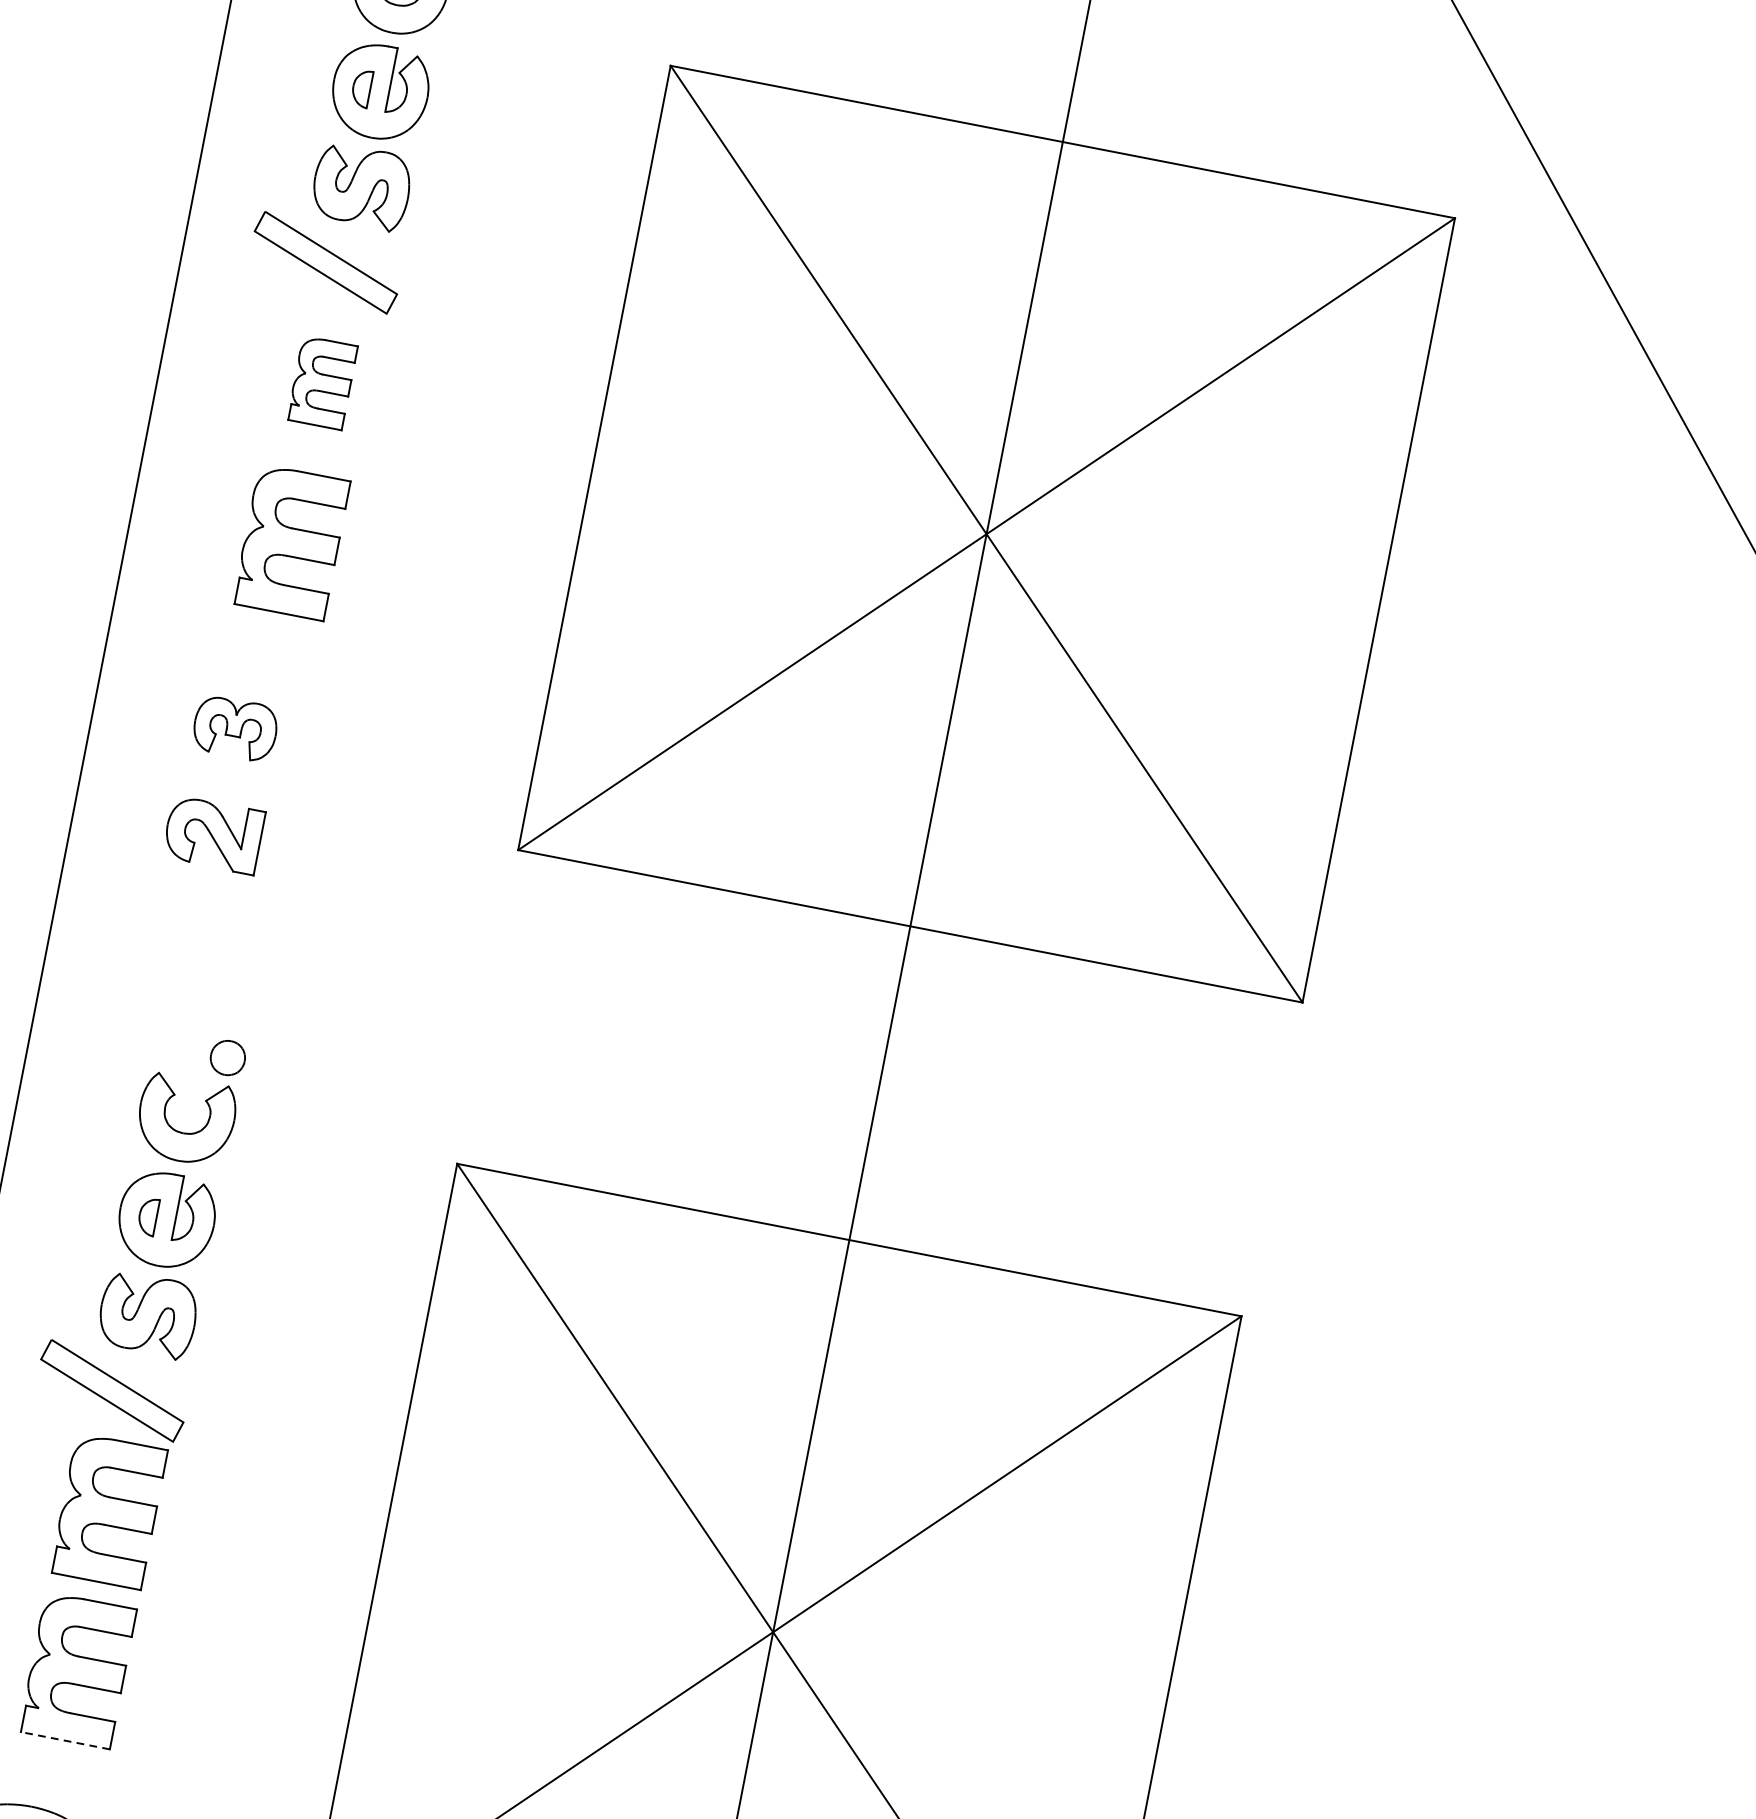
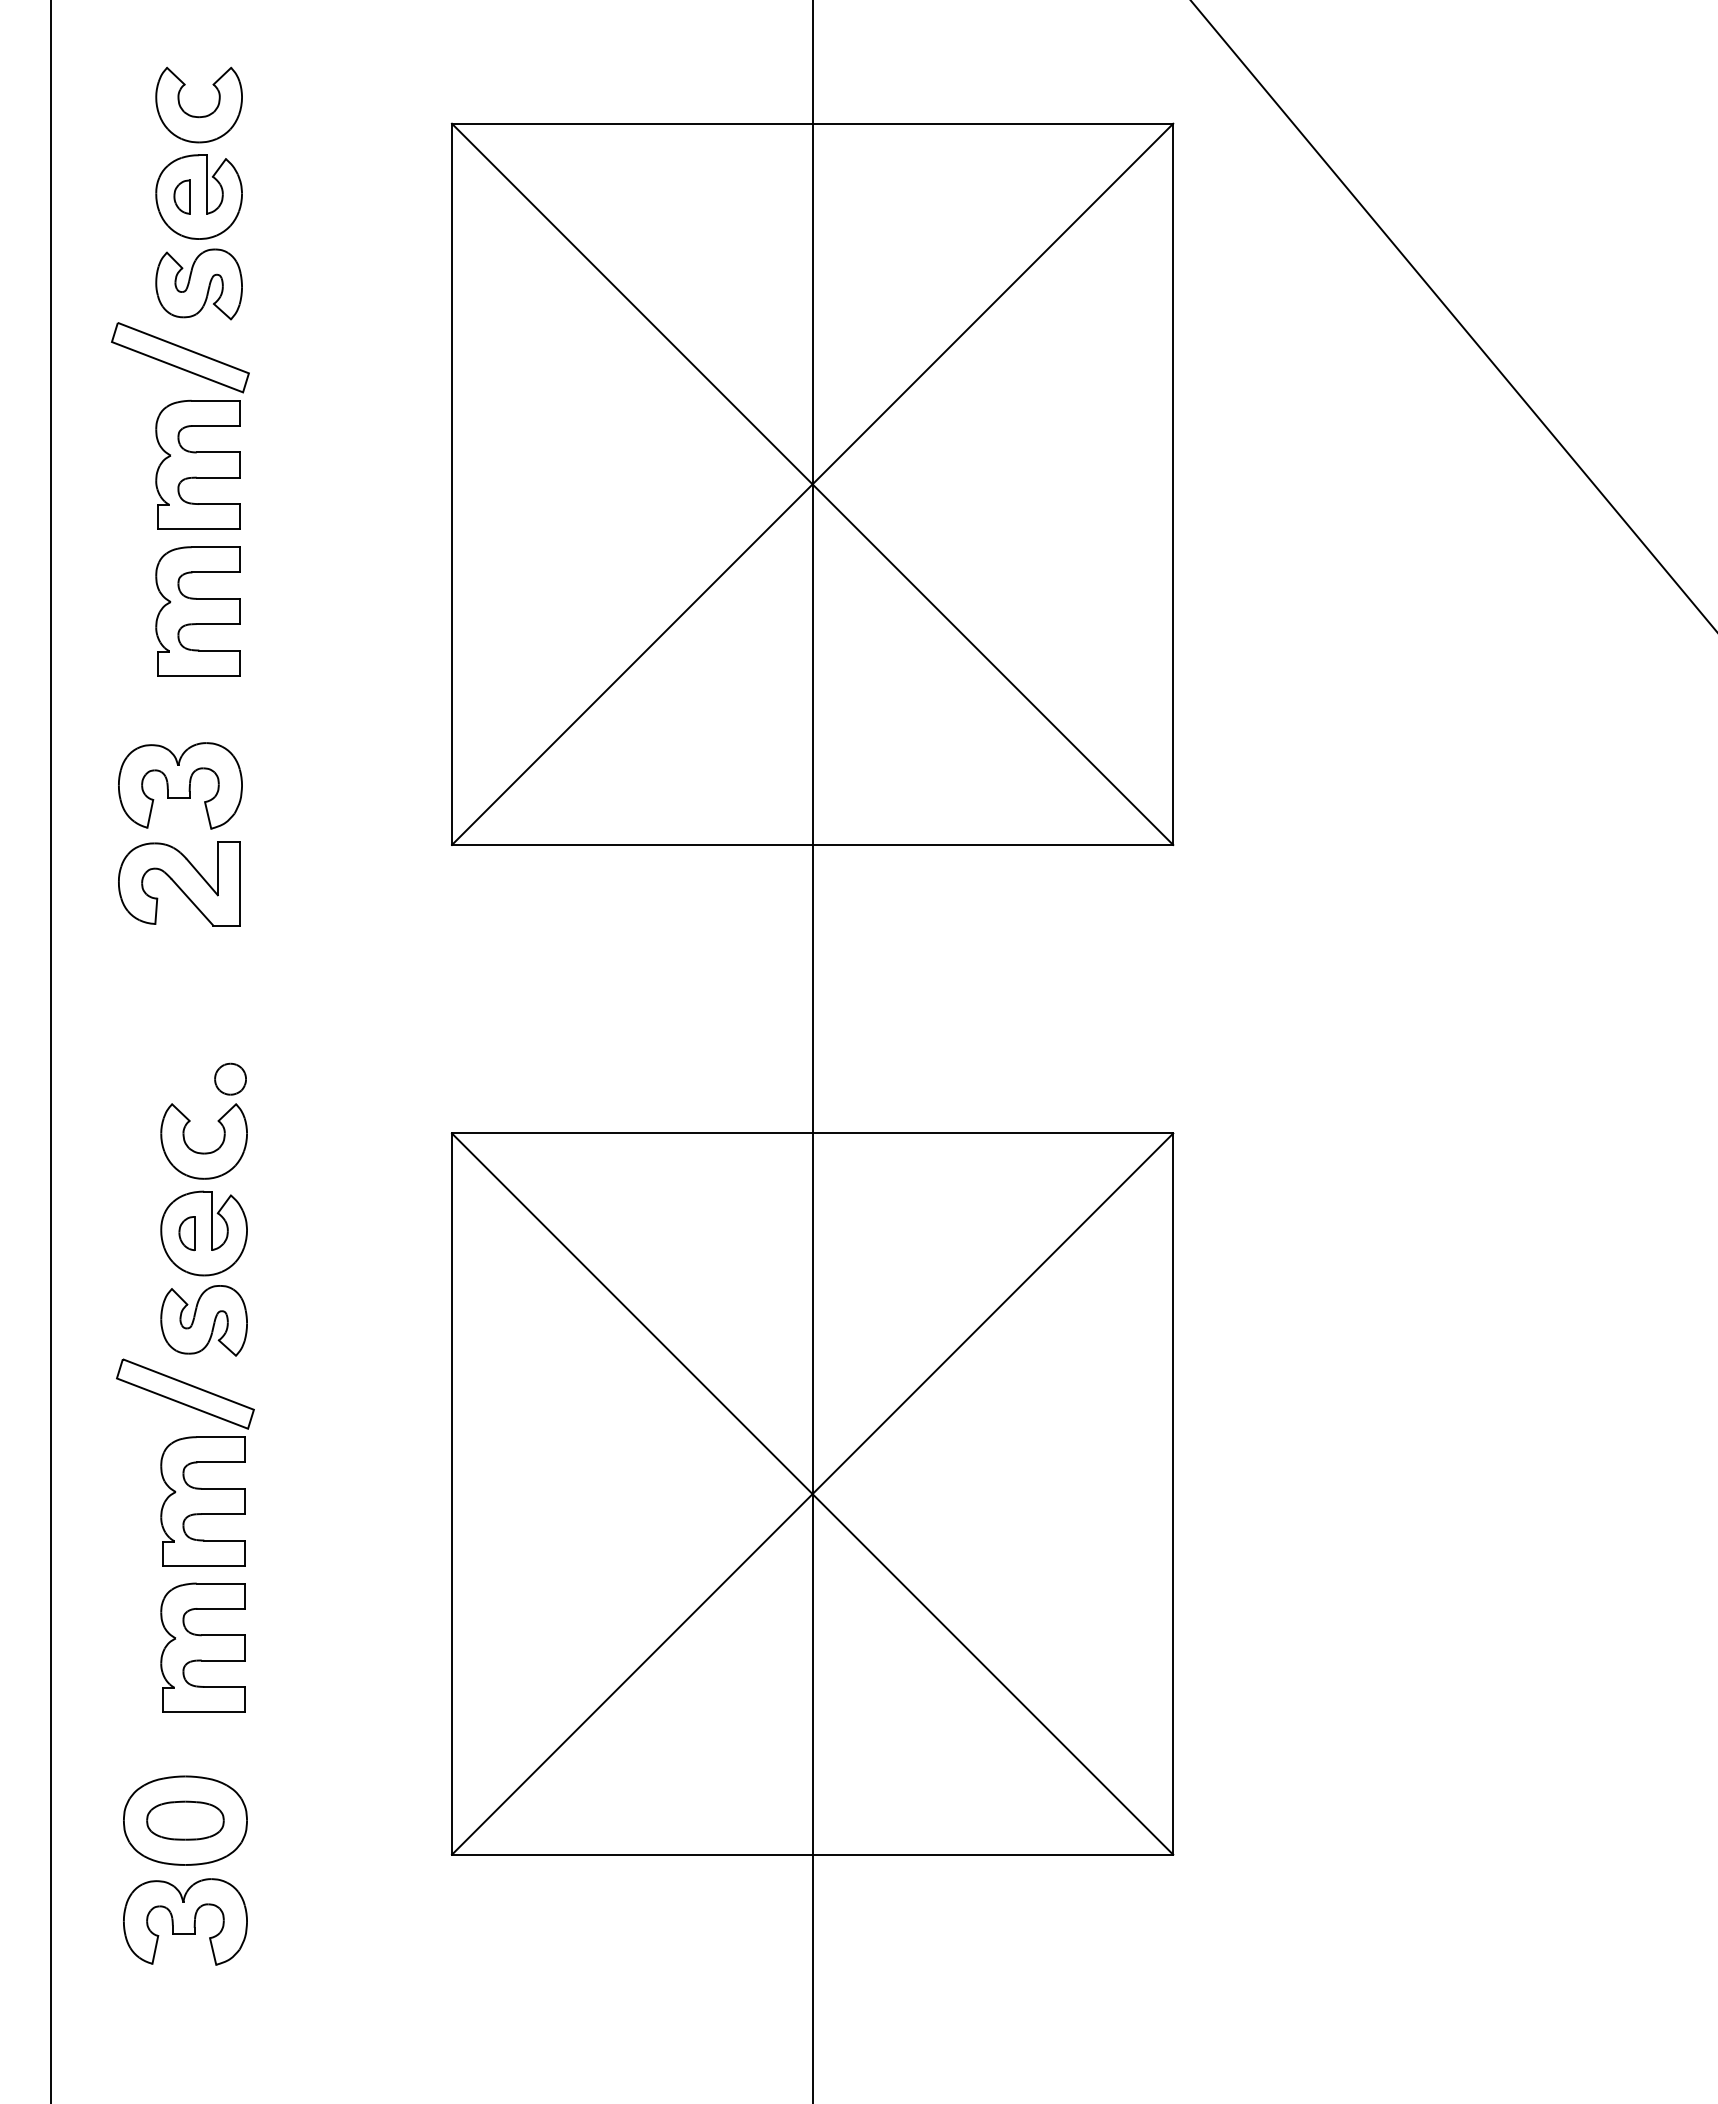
part: (321, 382) -> (197, 464), size x1.67
part: (235, 728) -> (180, 785), size x1.67
part: (213, 834) -> (179, 883), size x1.43
line: (65, 1741) -> (204, 1712), dashed -> solid

